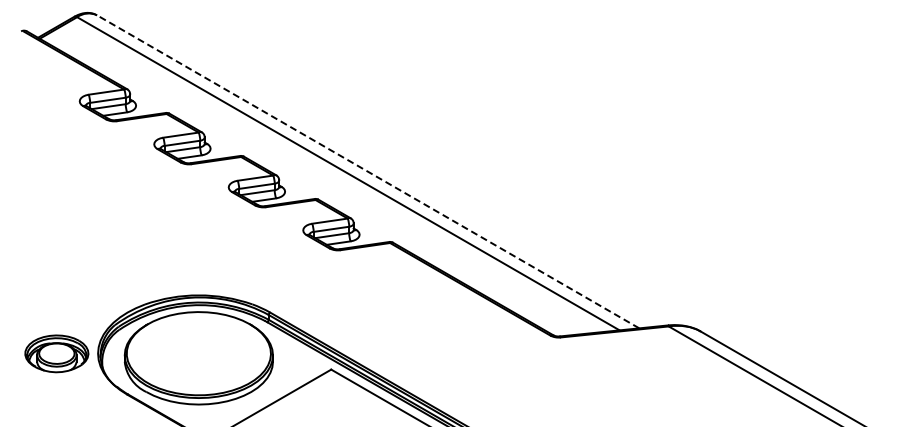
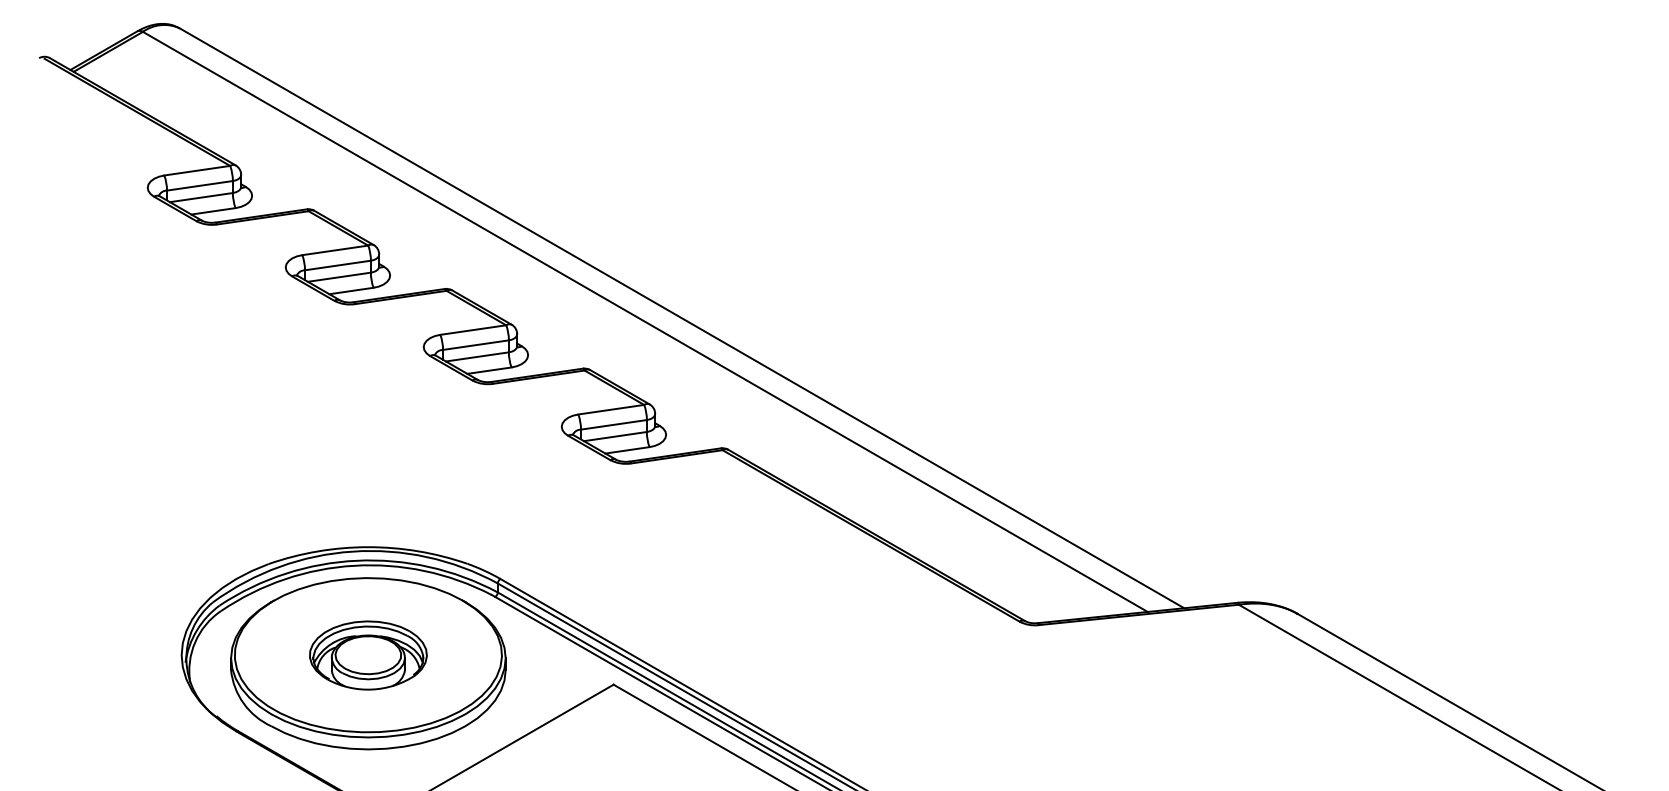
line: (367, 171) -> (680, 317), dashed -> solid
part: (56, 353) -> (367, 654), moved

